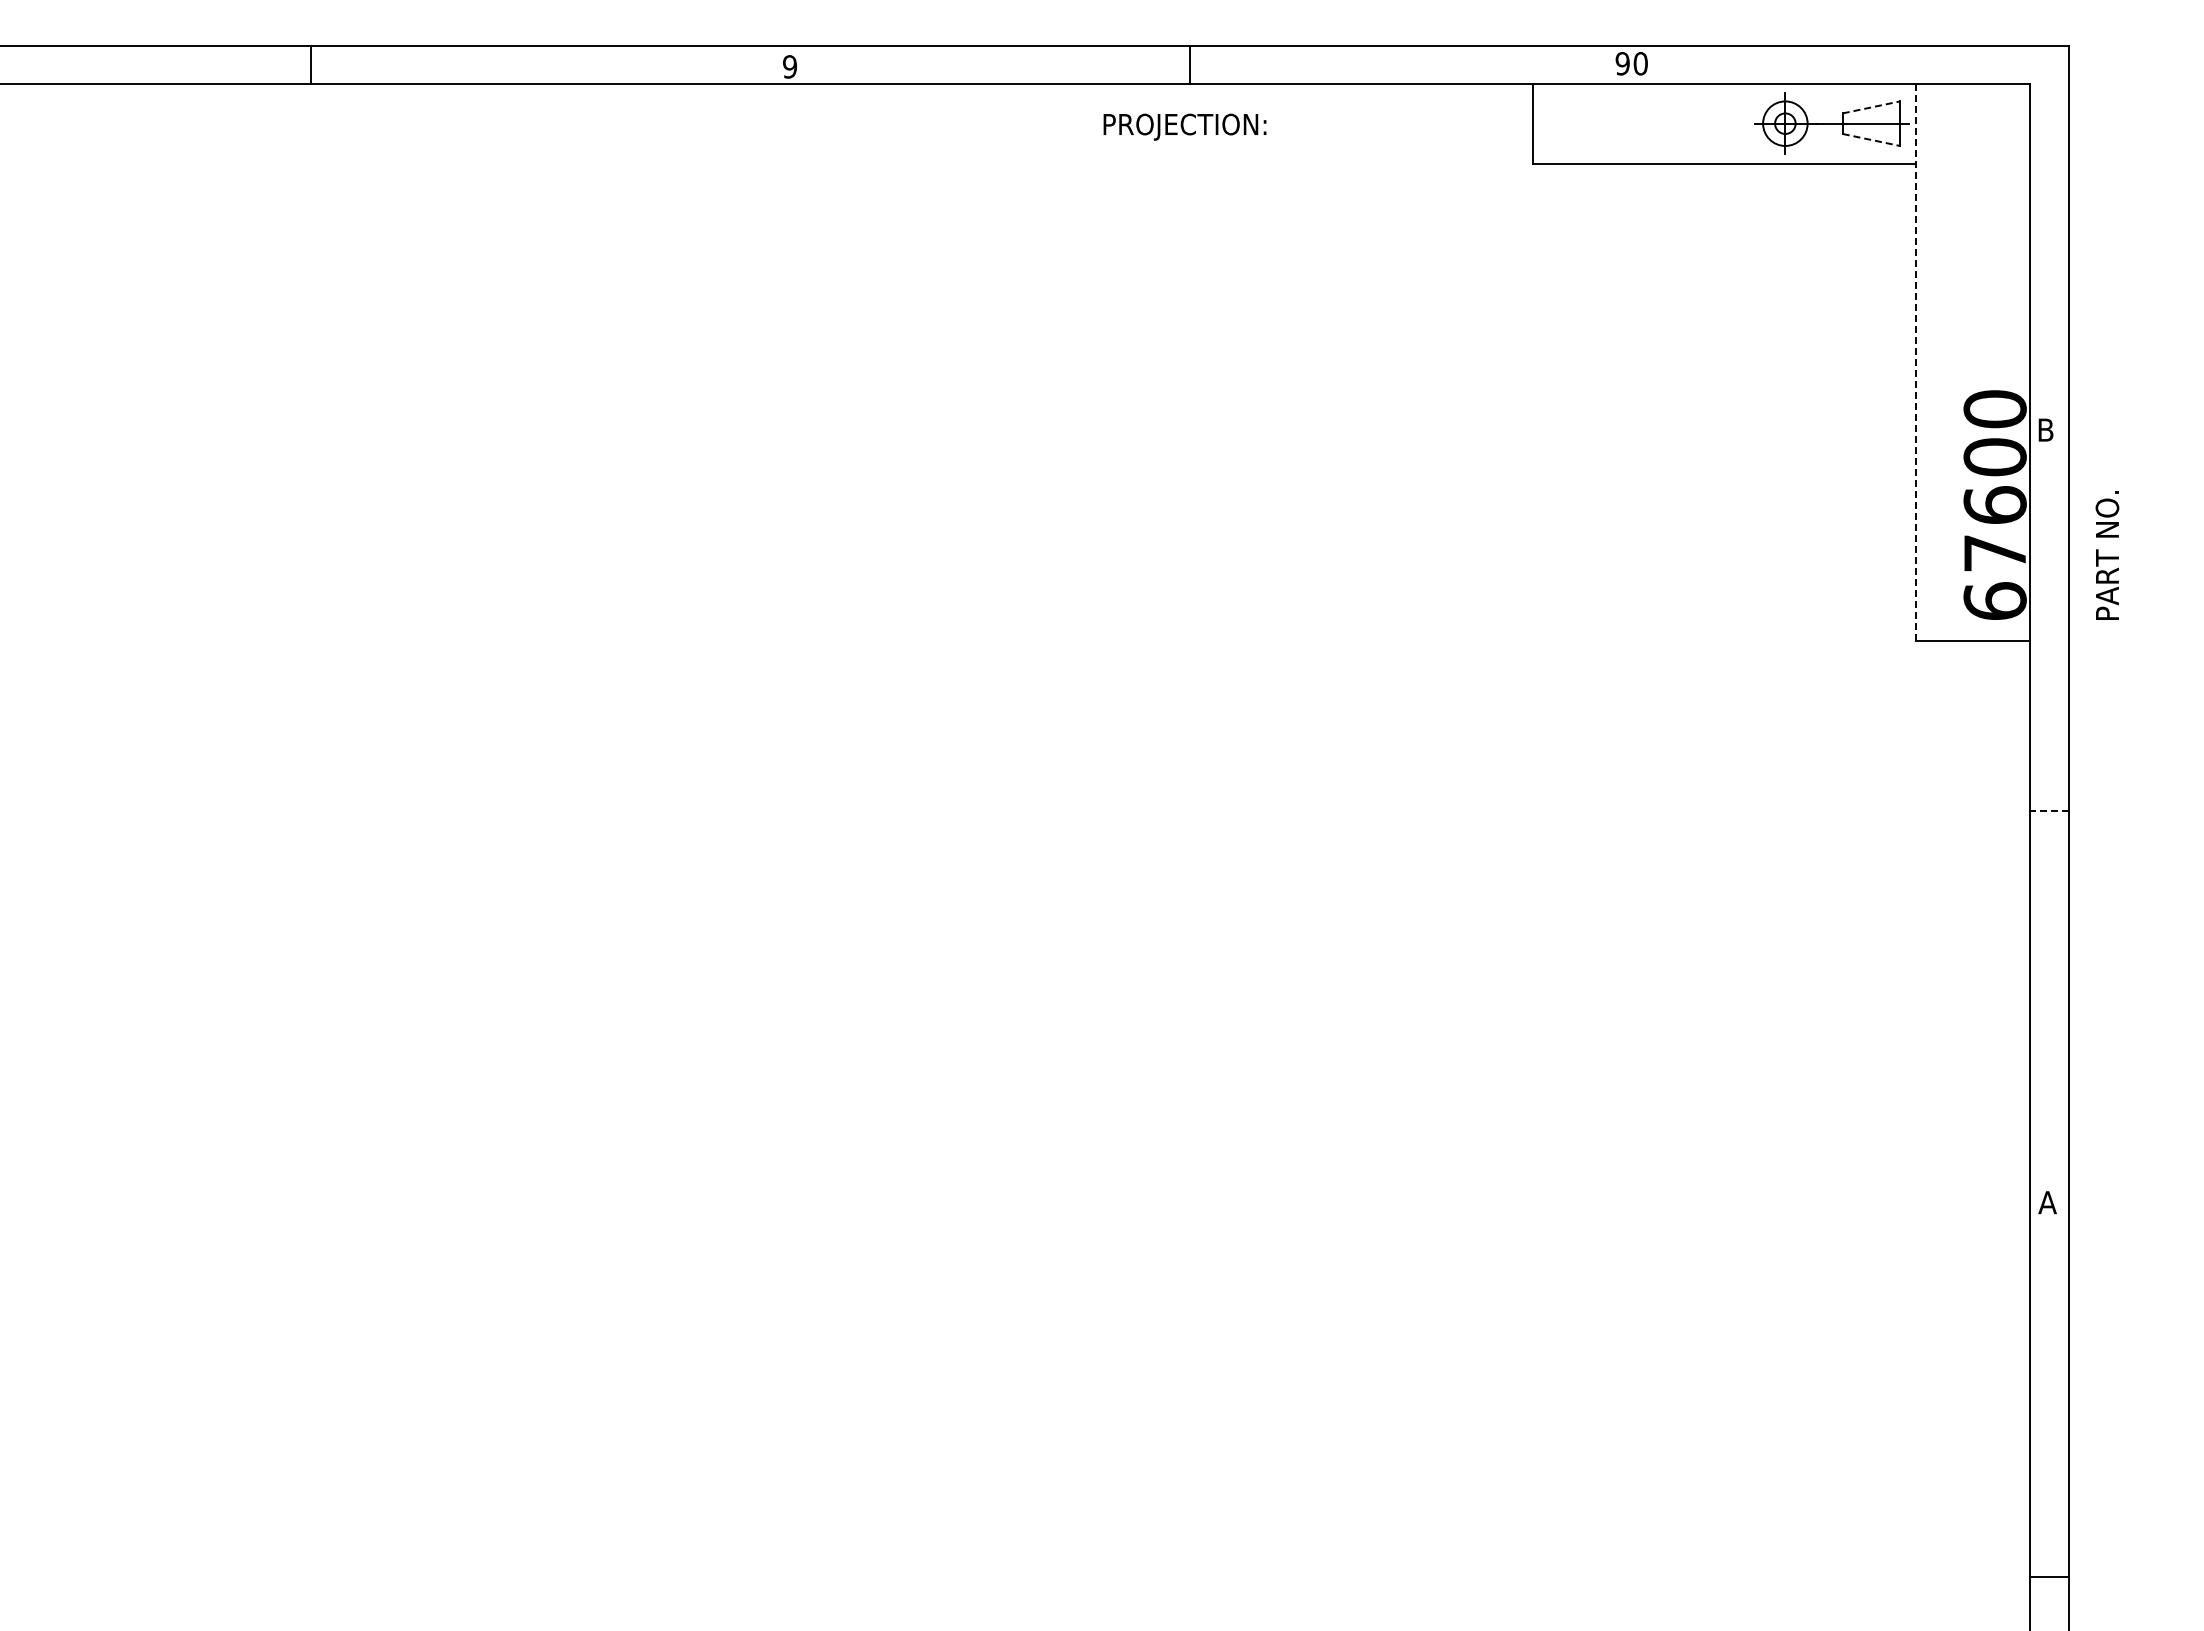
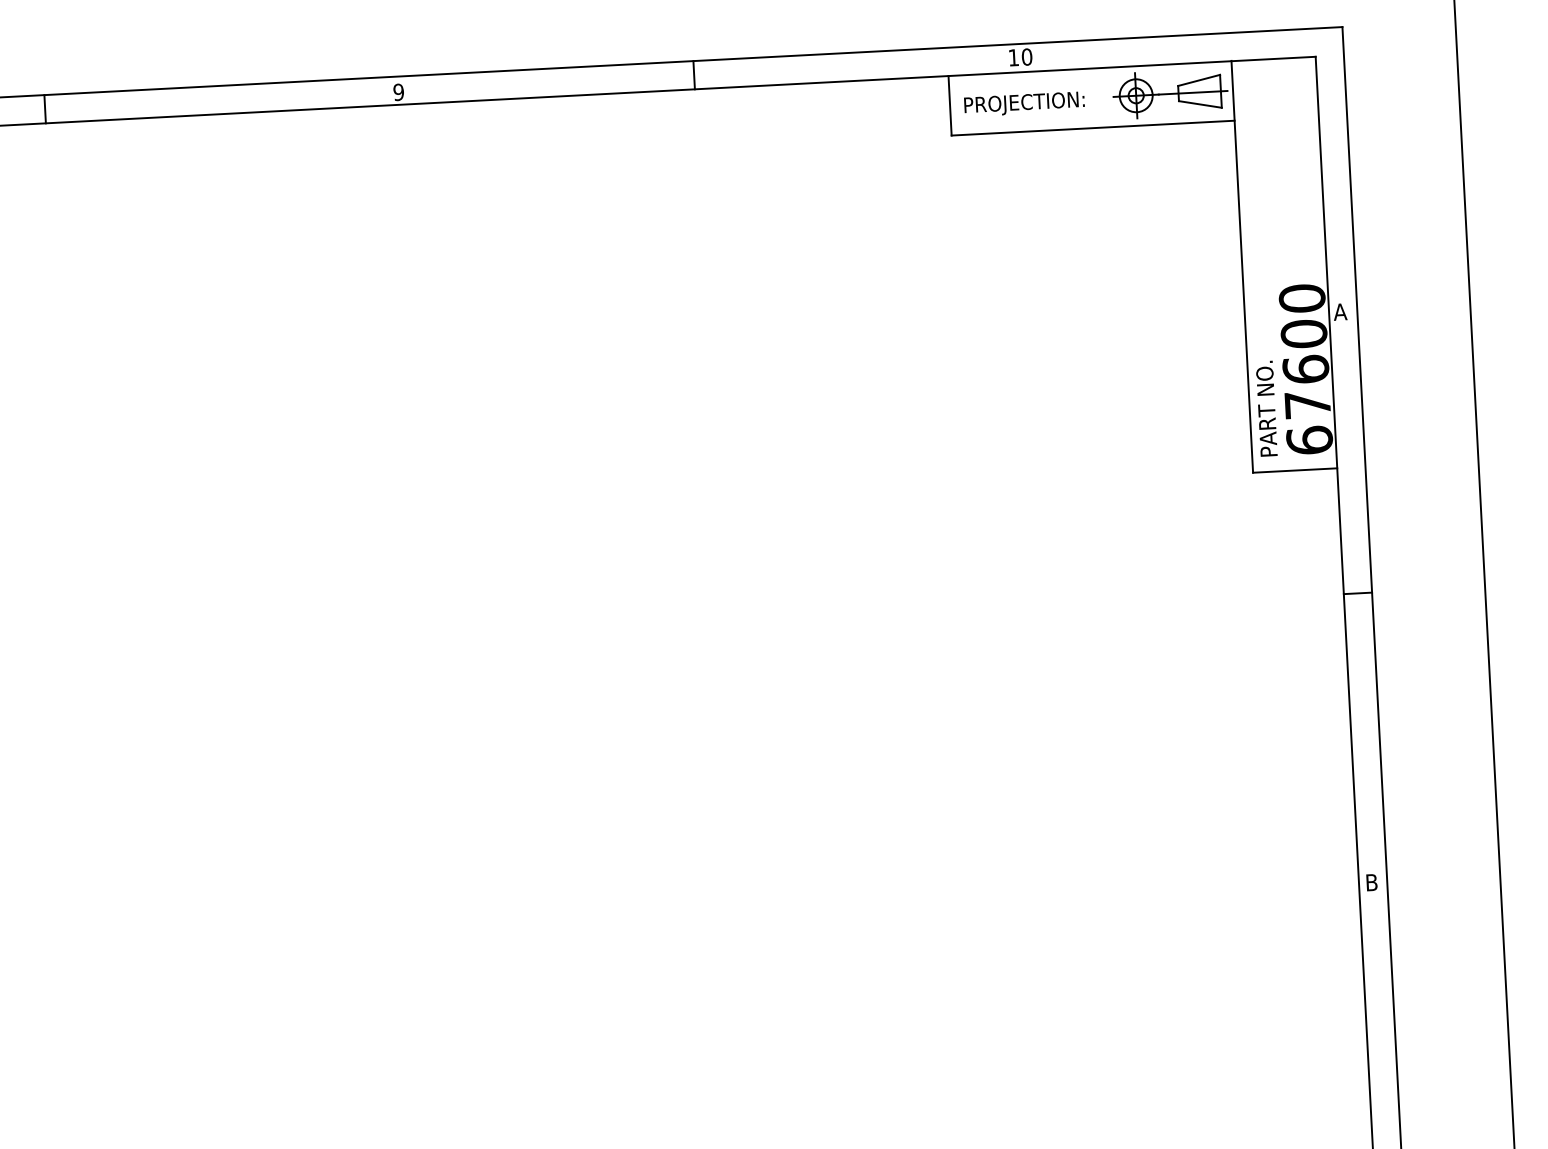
text: (1622, 63) -> (1013, 57), 90 -> 10
line: (1871, 107) -> (1199, 80), dashed -> solid
text: (1184, 126) -> (1024, 103), moved
line: (1871, 140) -> (1200, 104), dashed -> solid
line: (1916, 362) -> (1242, 267), dashed -> solid
text: (2045, 429) -> (1340, 311), B -> A
text: (2107, 555) -> (1266, 408), moved
line: (2049, 811) -> (1357, 593), dashed -> solid
text: (2047, 1202) -> (1371, 882), A -> B

